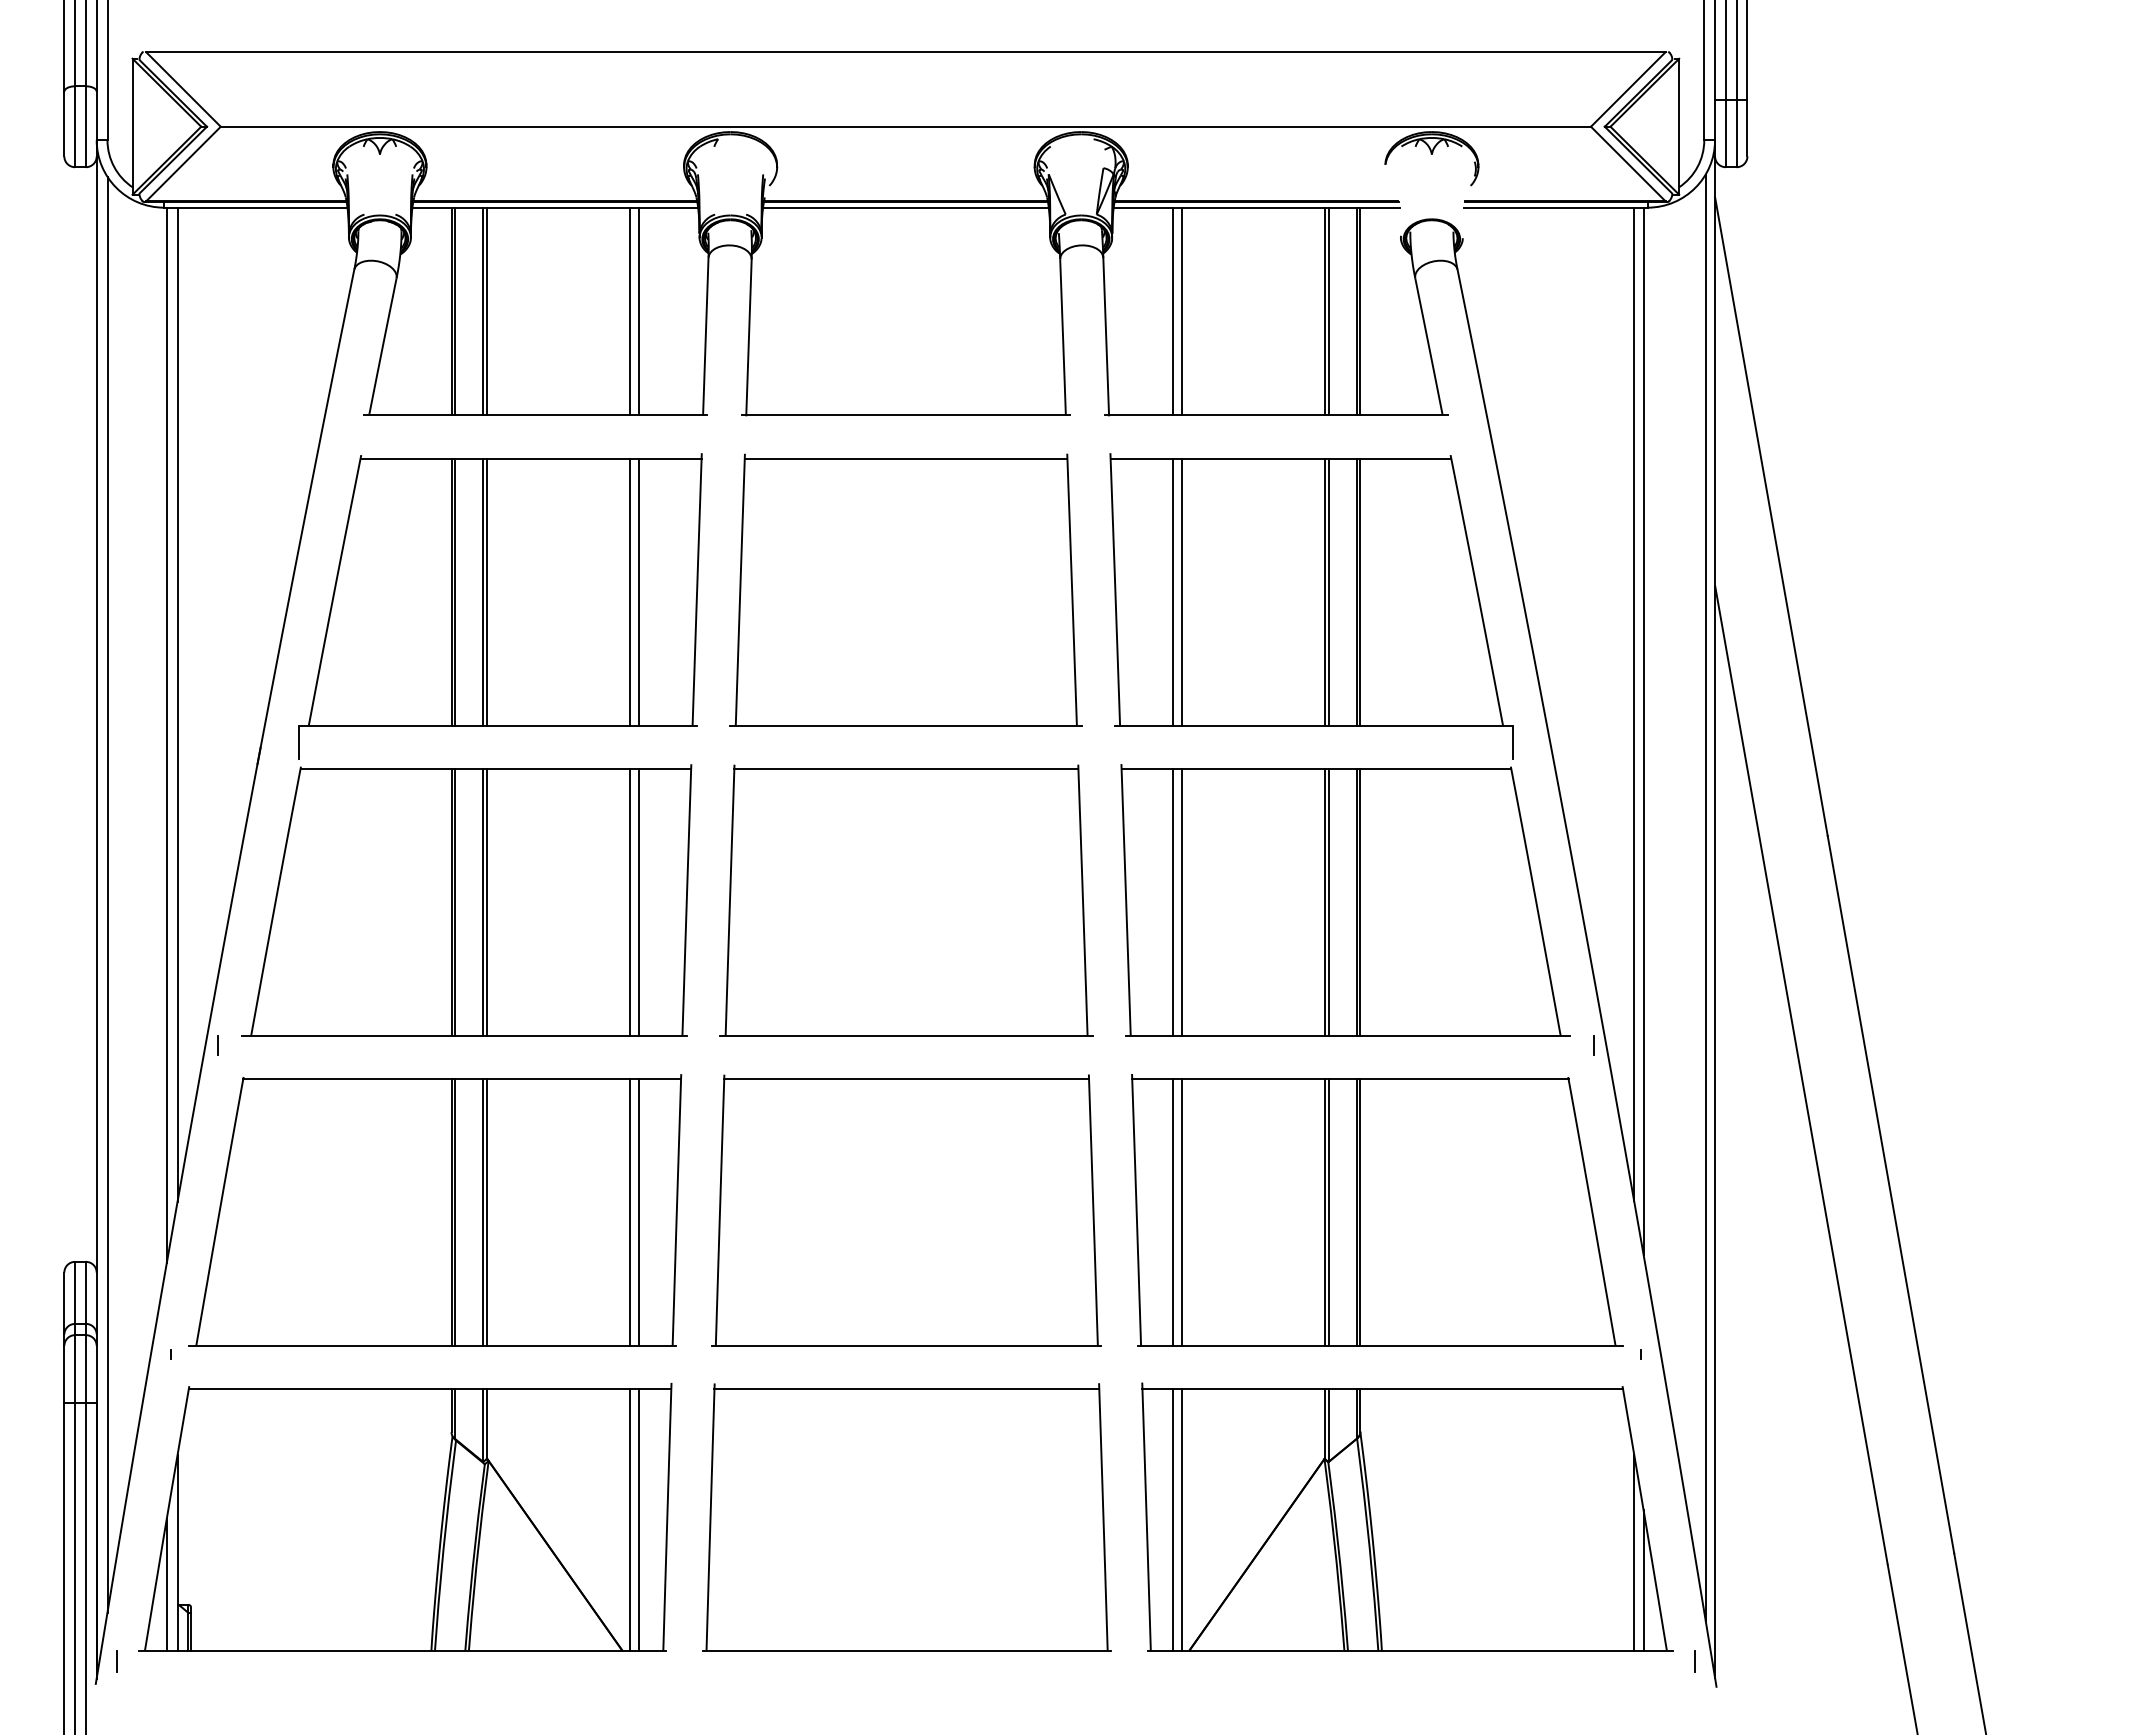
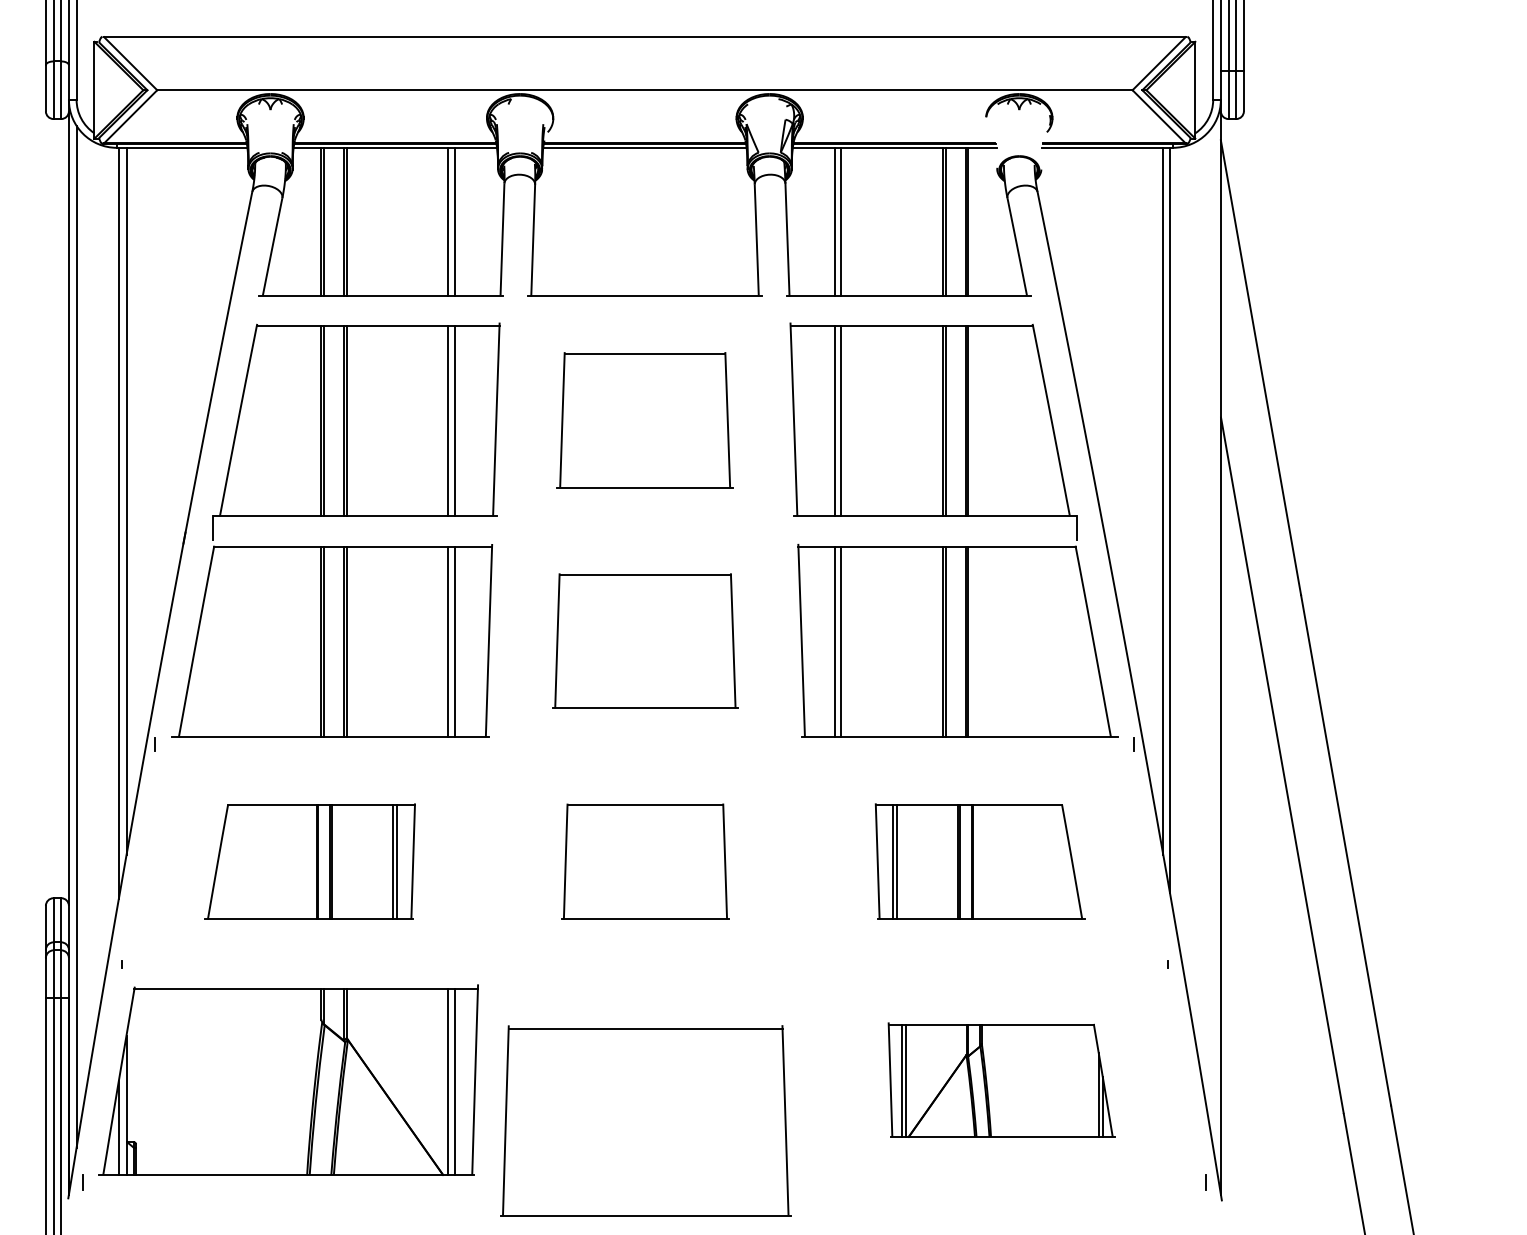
part: (905, 589) -> (644, 419), size x0.7
line: (1705, 897) -> (1214, 638), removed
part: (906, 900) -> (645, 640), size x0.7
part: (435, 1210) -> (310, 861), size x0.6
part: (906, 1210) -> (645, 861), size x0.6
part: (1377, 1210) -> (980, 861), size x0.6
part: (1407, 1516) -> (1001, 1079), size x0.6
part: (906, 1517) -> (645, 1120), moved

